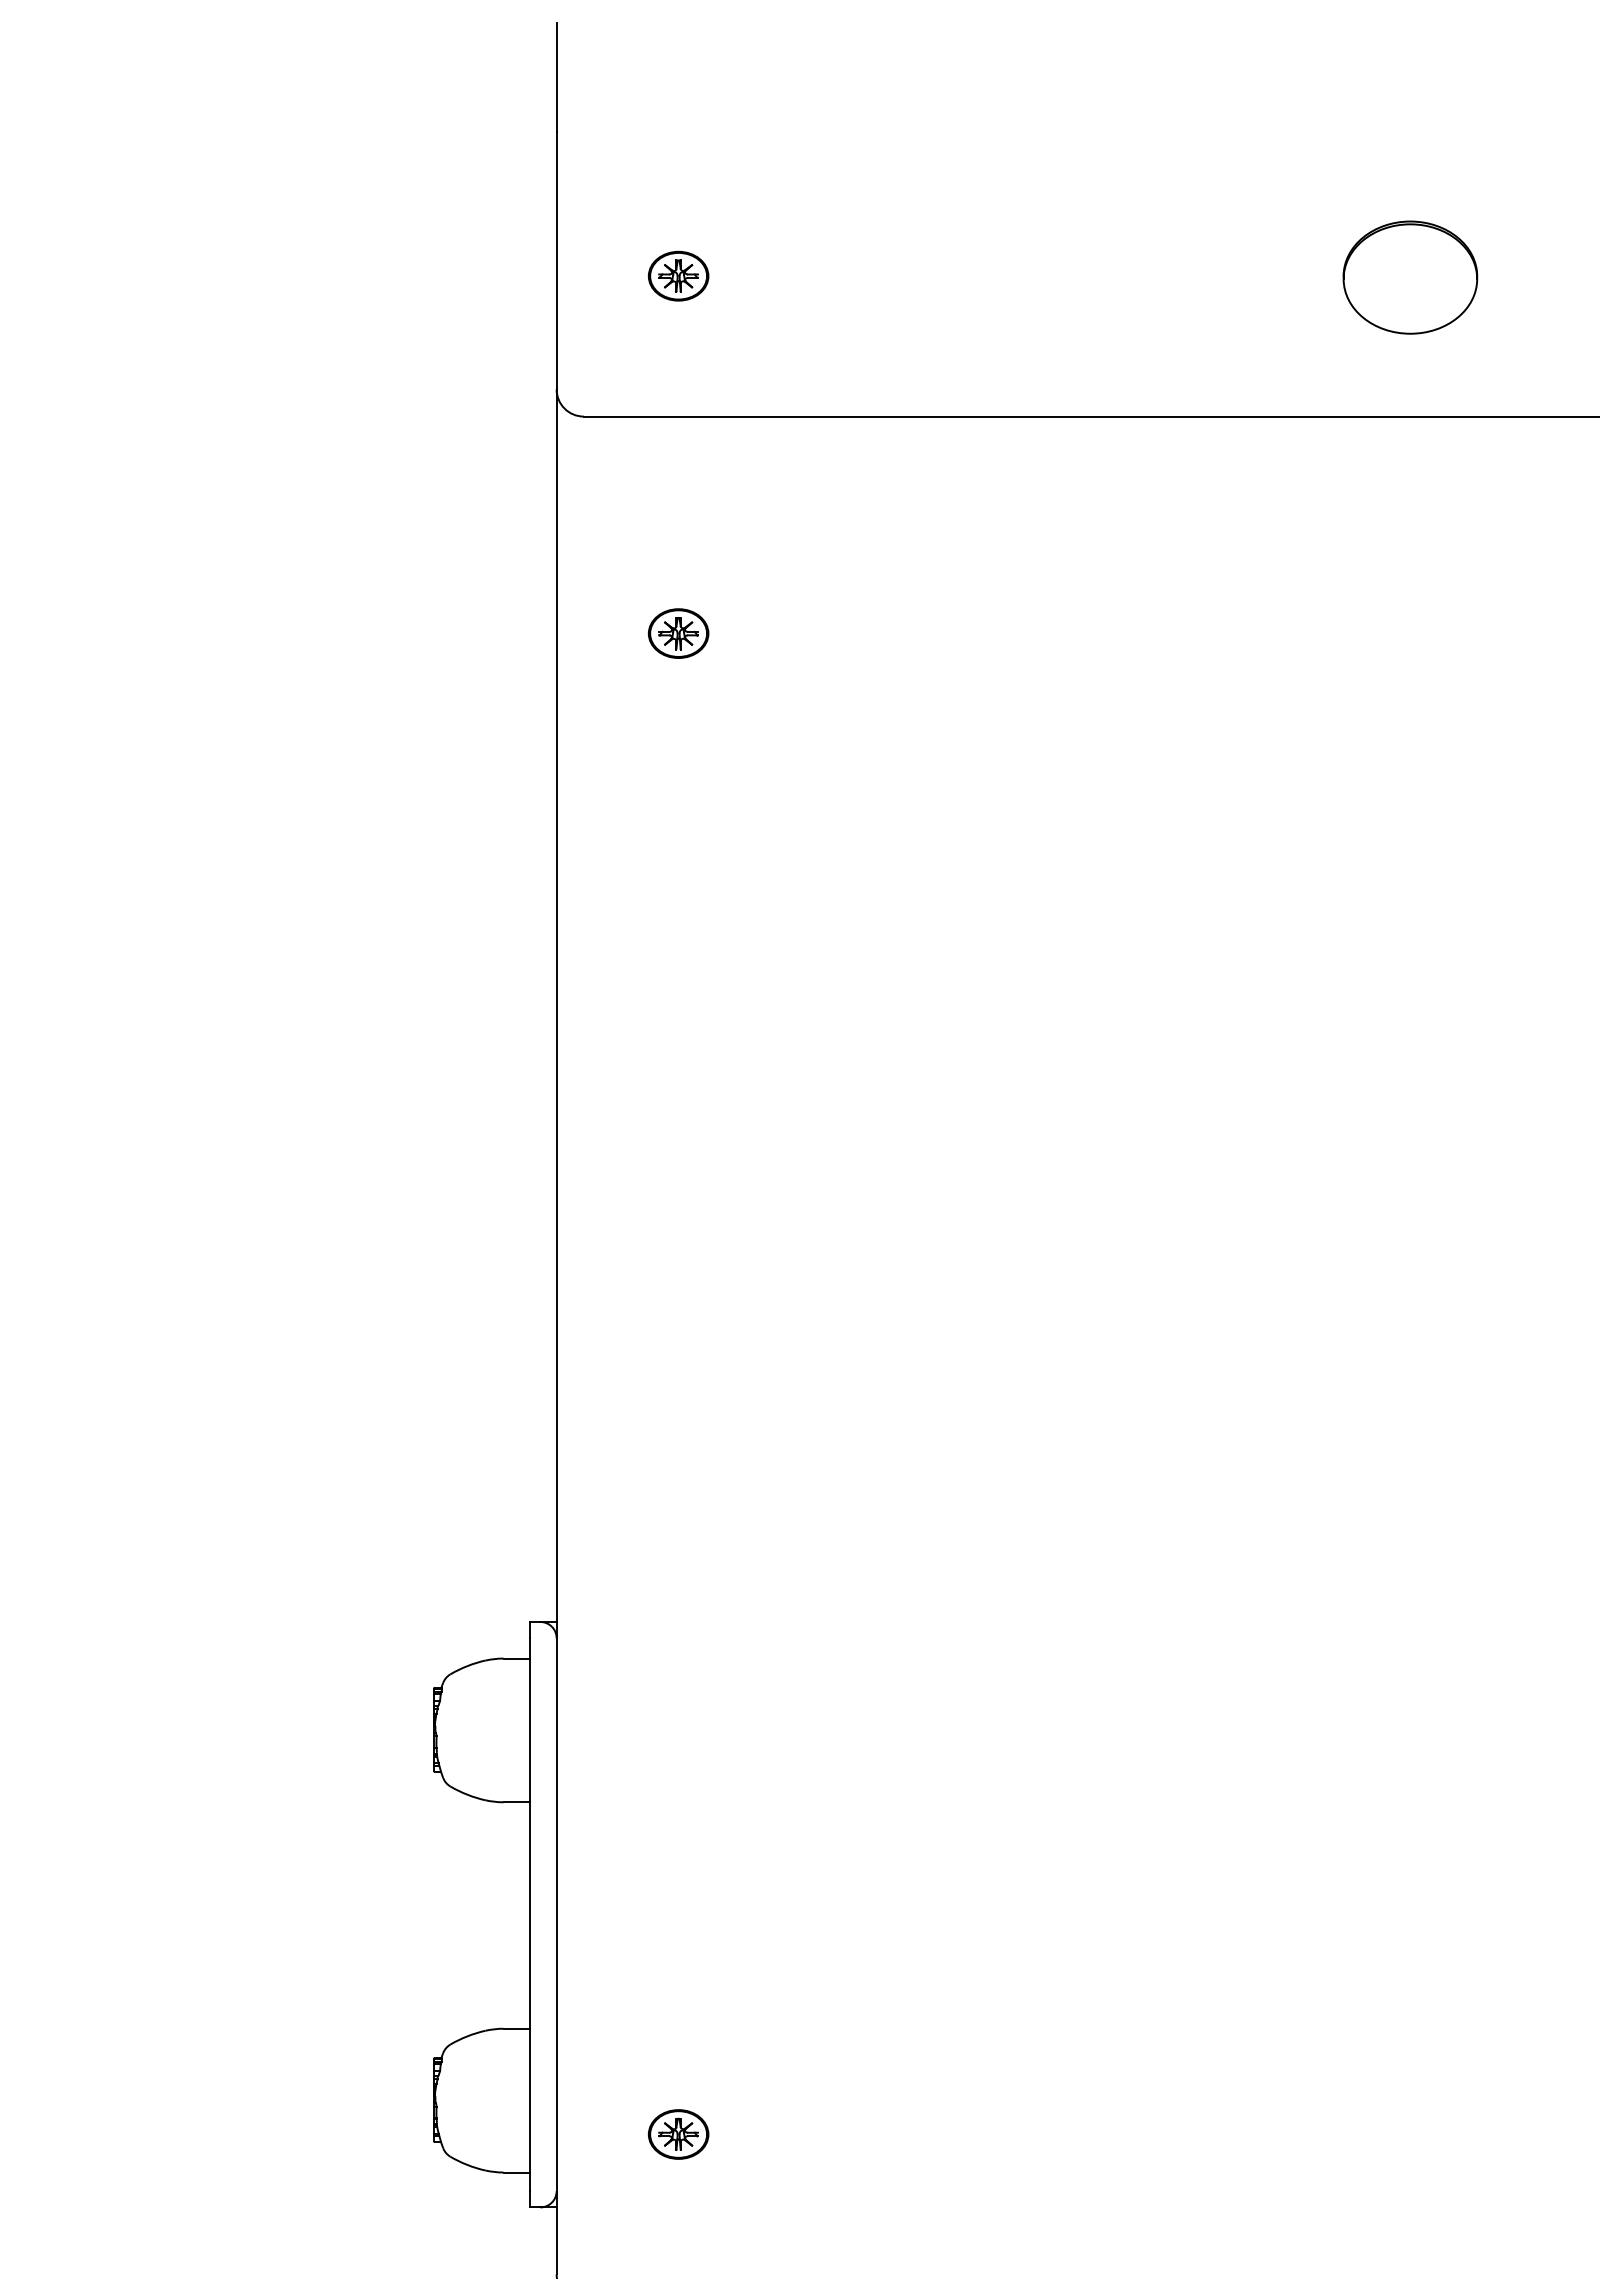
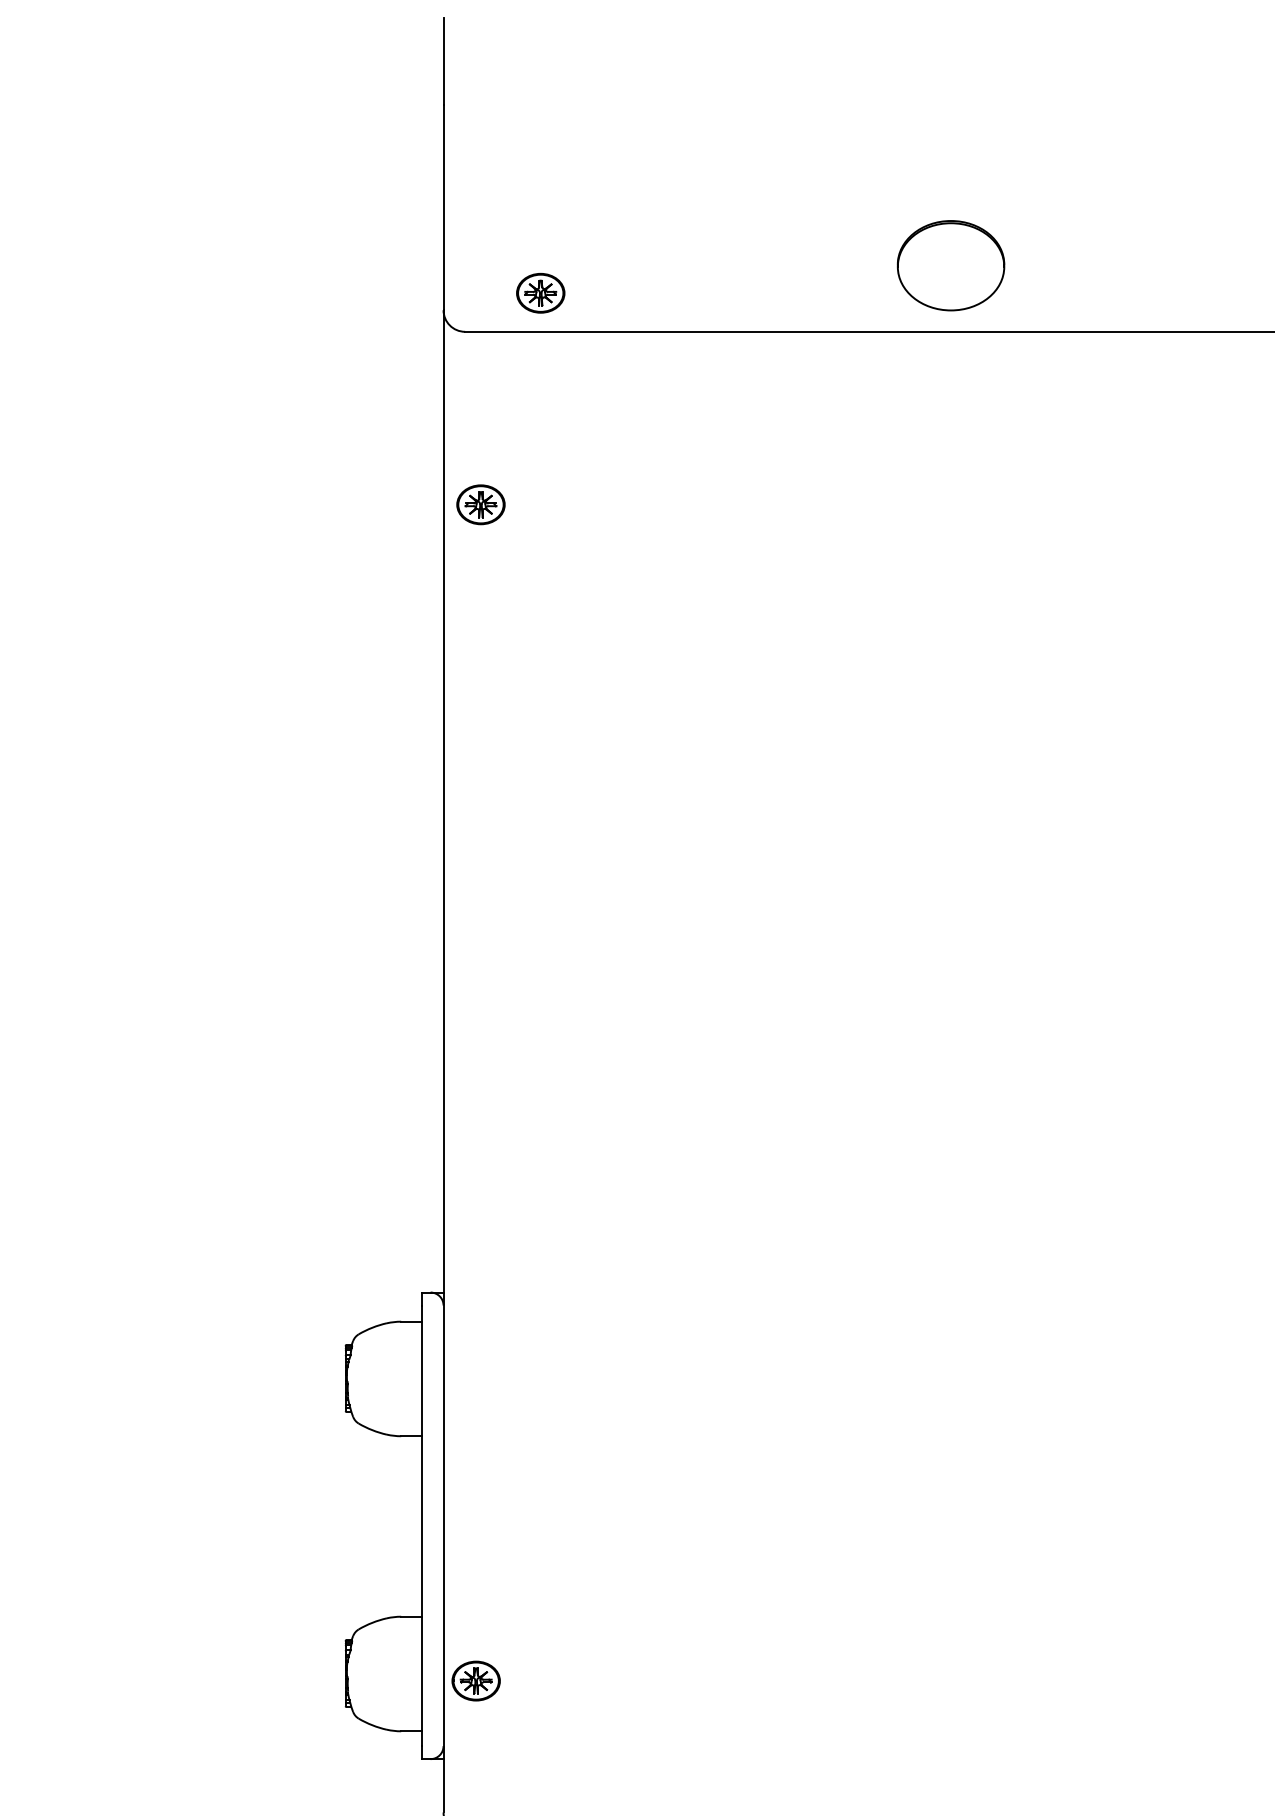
part: (678, 275) -> (540, 292), moved
part: (1410, 277) -> (951, 265), moved
part: (678, 633) -> (480, 504), moved
part: (678, 2134) -> (476, 1681), moved

